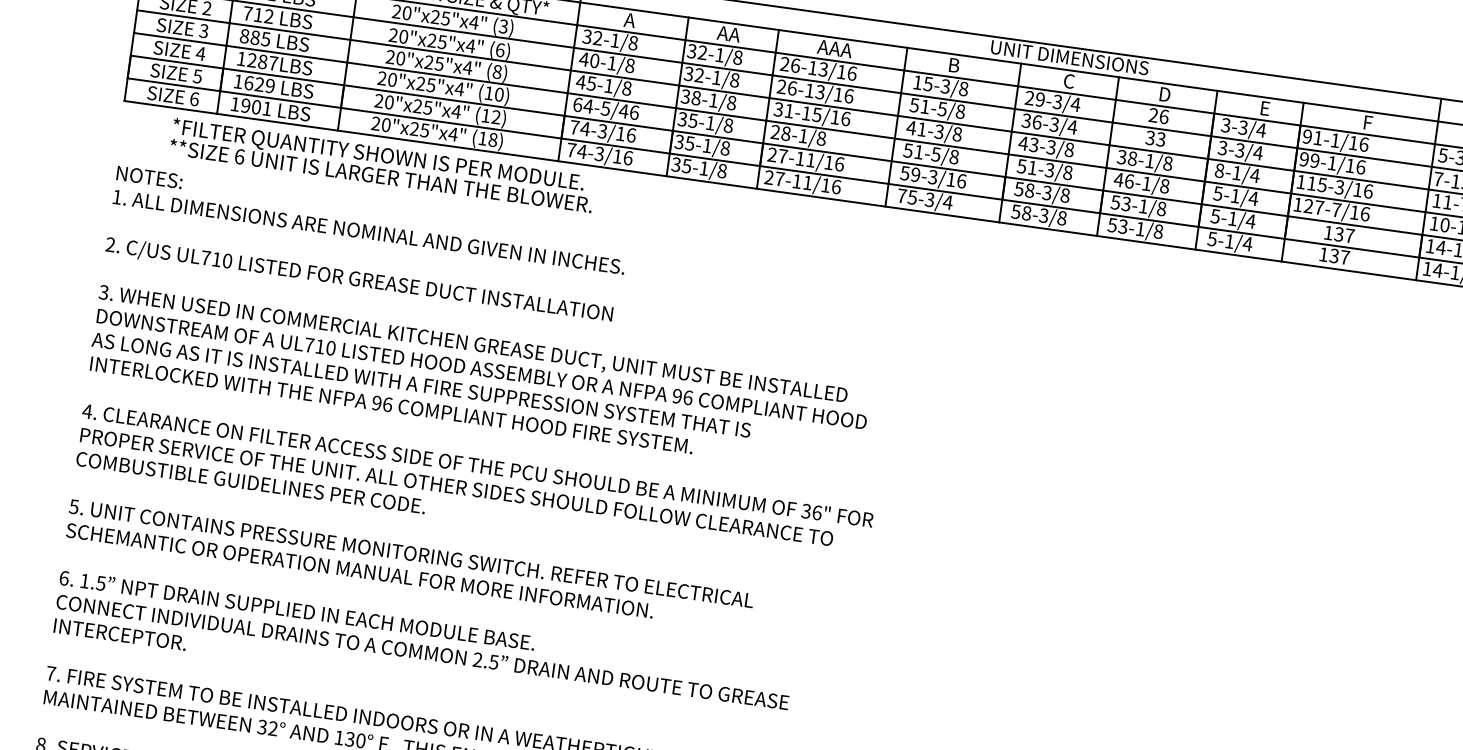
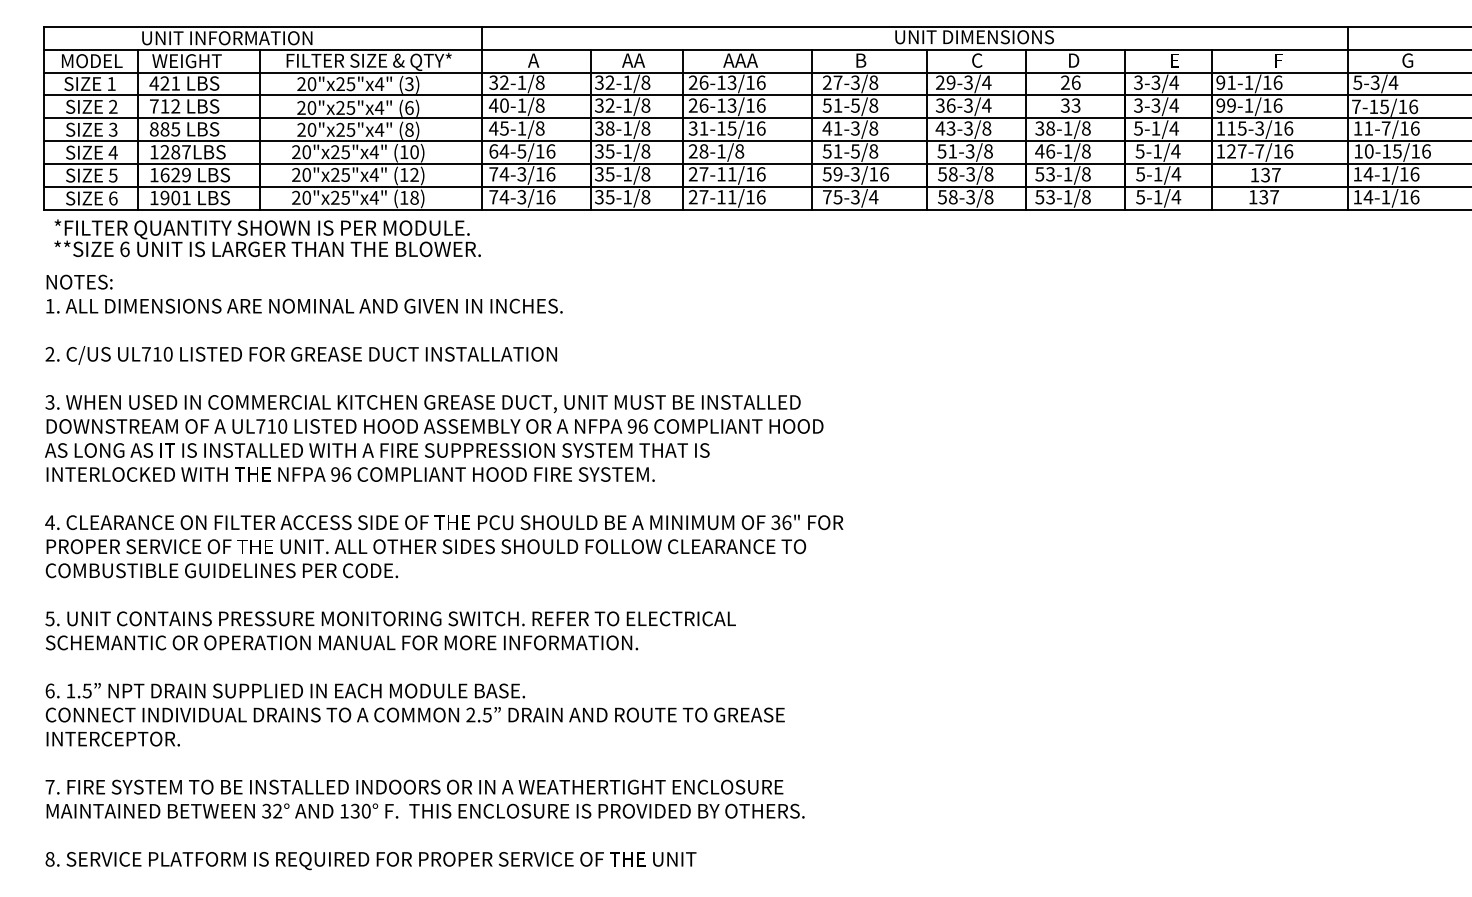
text: (922, 83) -> (832, 82), 15-3/8 -> 27-3/8
text: (623, 111) -> (539, 151), 64-5/46 -> 64-5/16
text: (382, 165) -> (267, 238), moved
text: (1219, 170) -> (1138, 128), 8-1/4 -> 5-1/4

